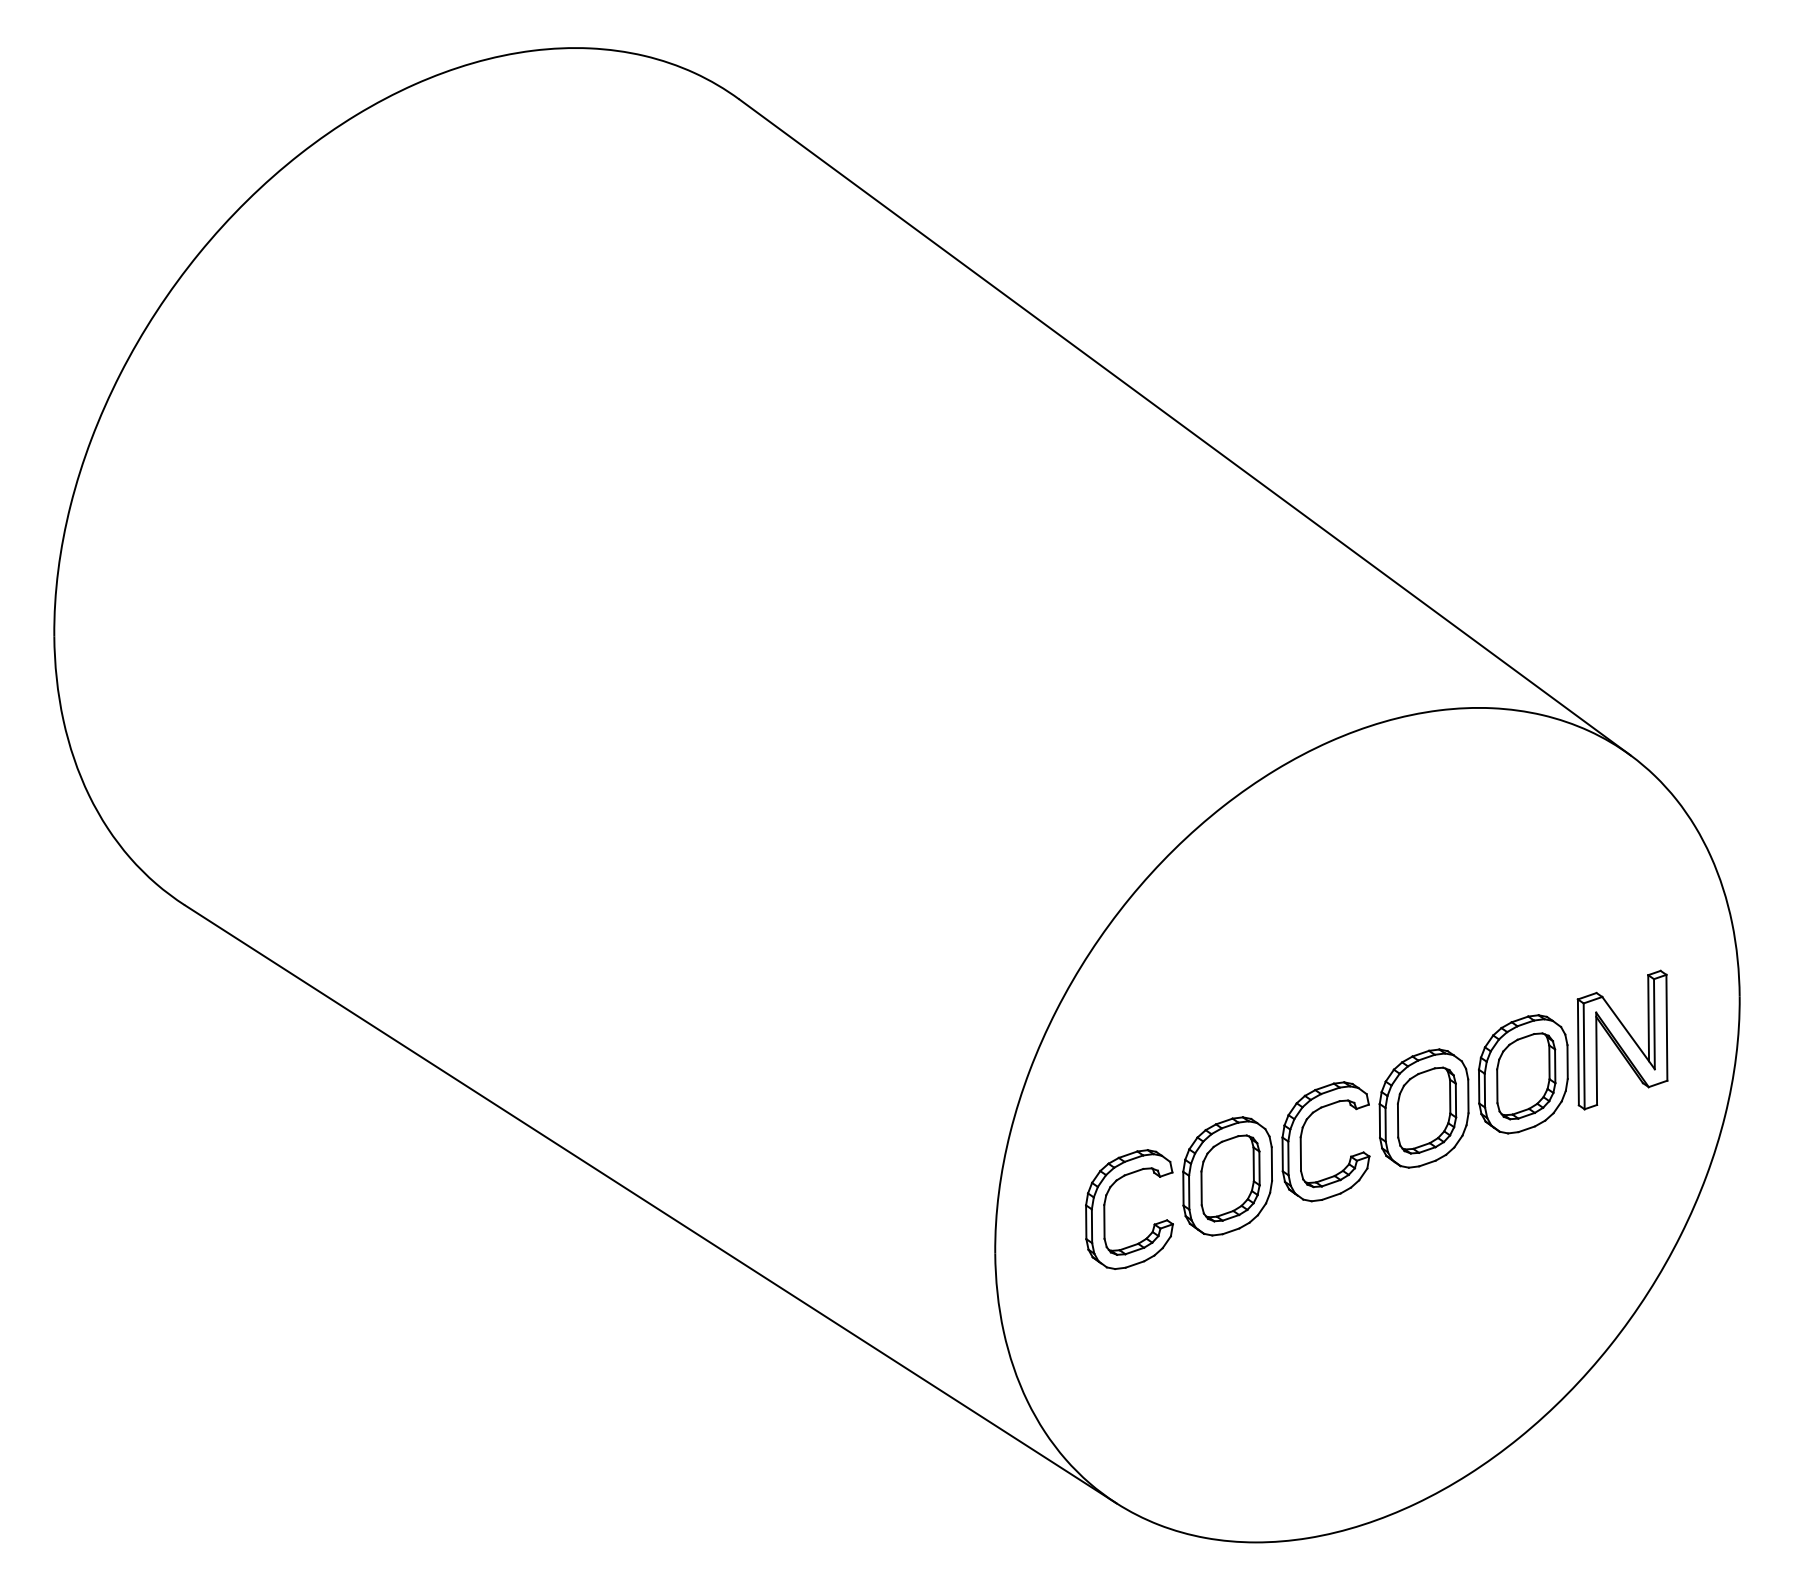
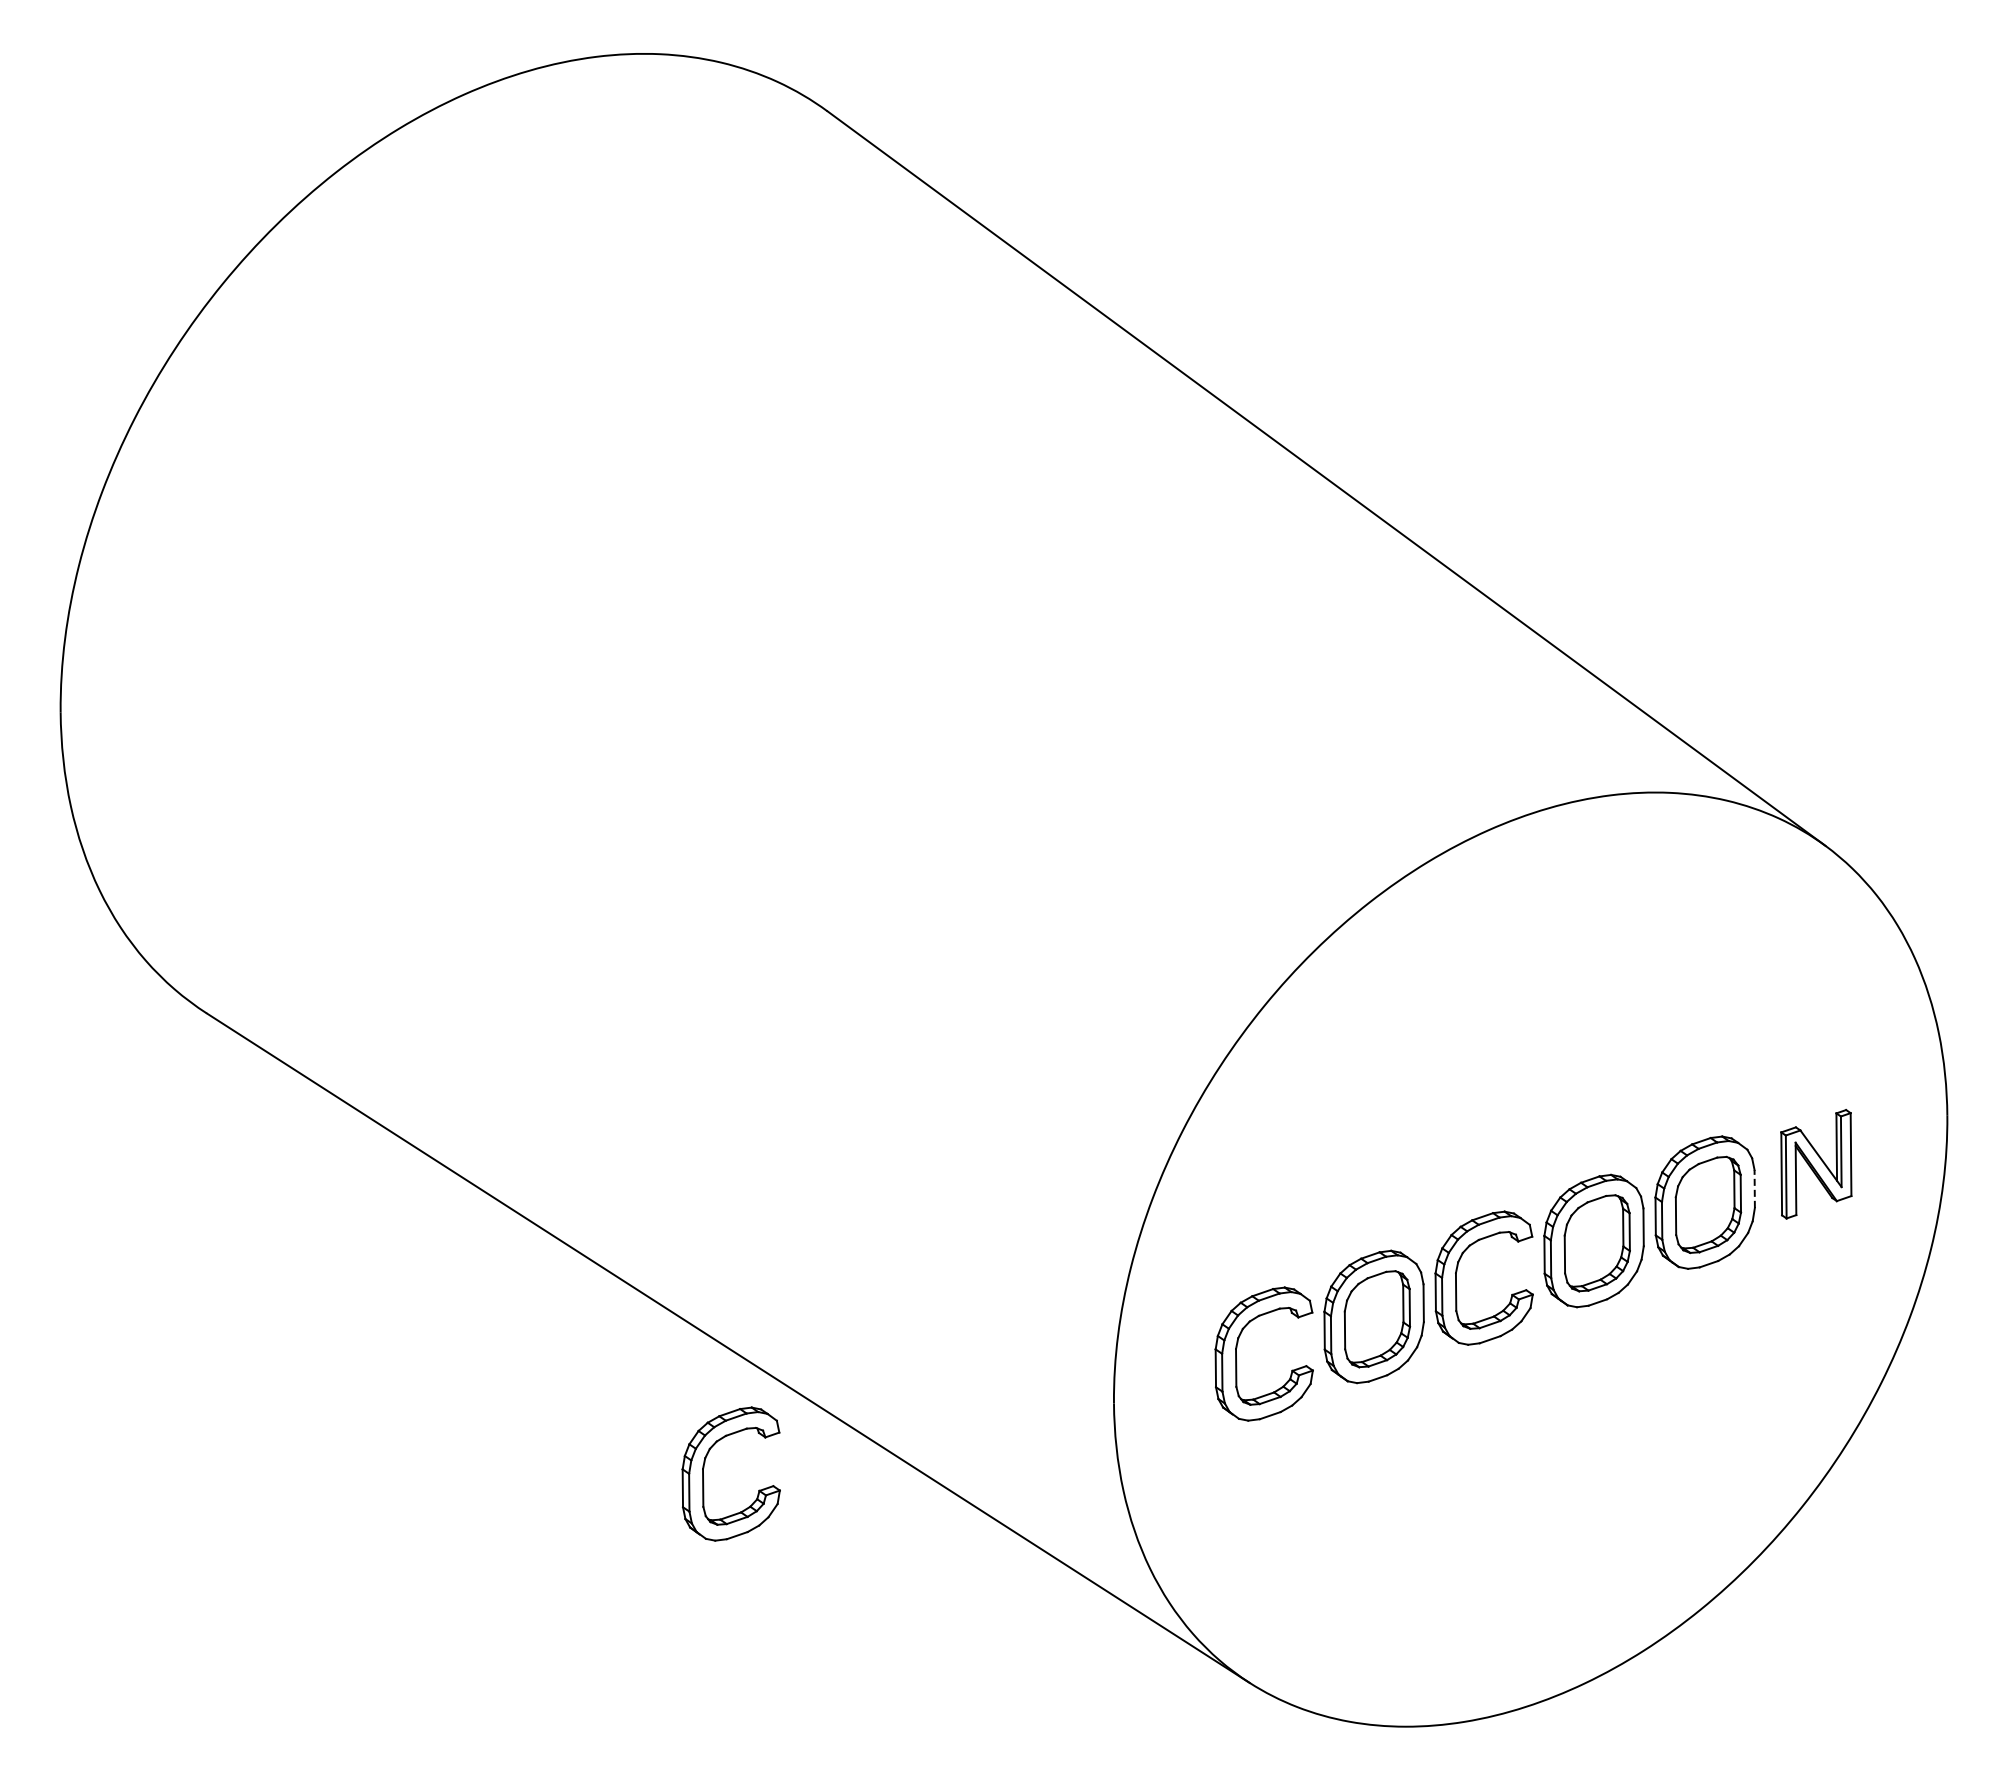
part: (1622, 1039) -> (1816, 1163), size x0.7
line: (1567, 1061) -> (1754, 1188), solid -> dashed
part: (629, 1311) -> (704, 1468), added

